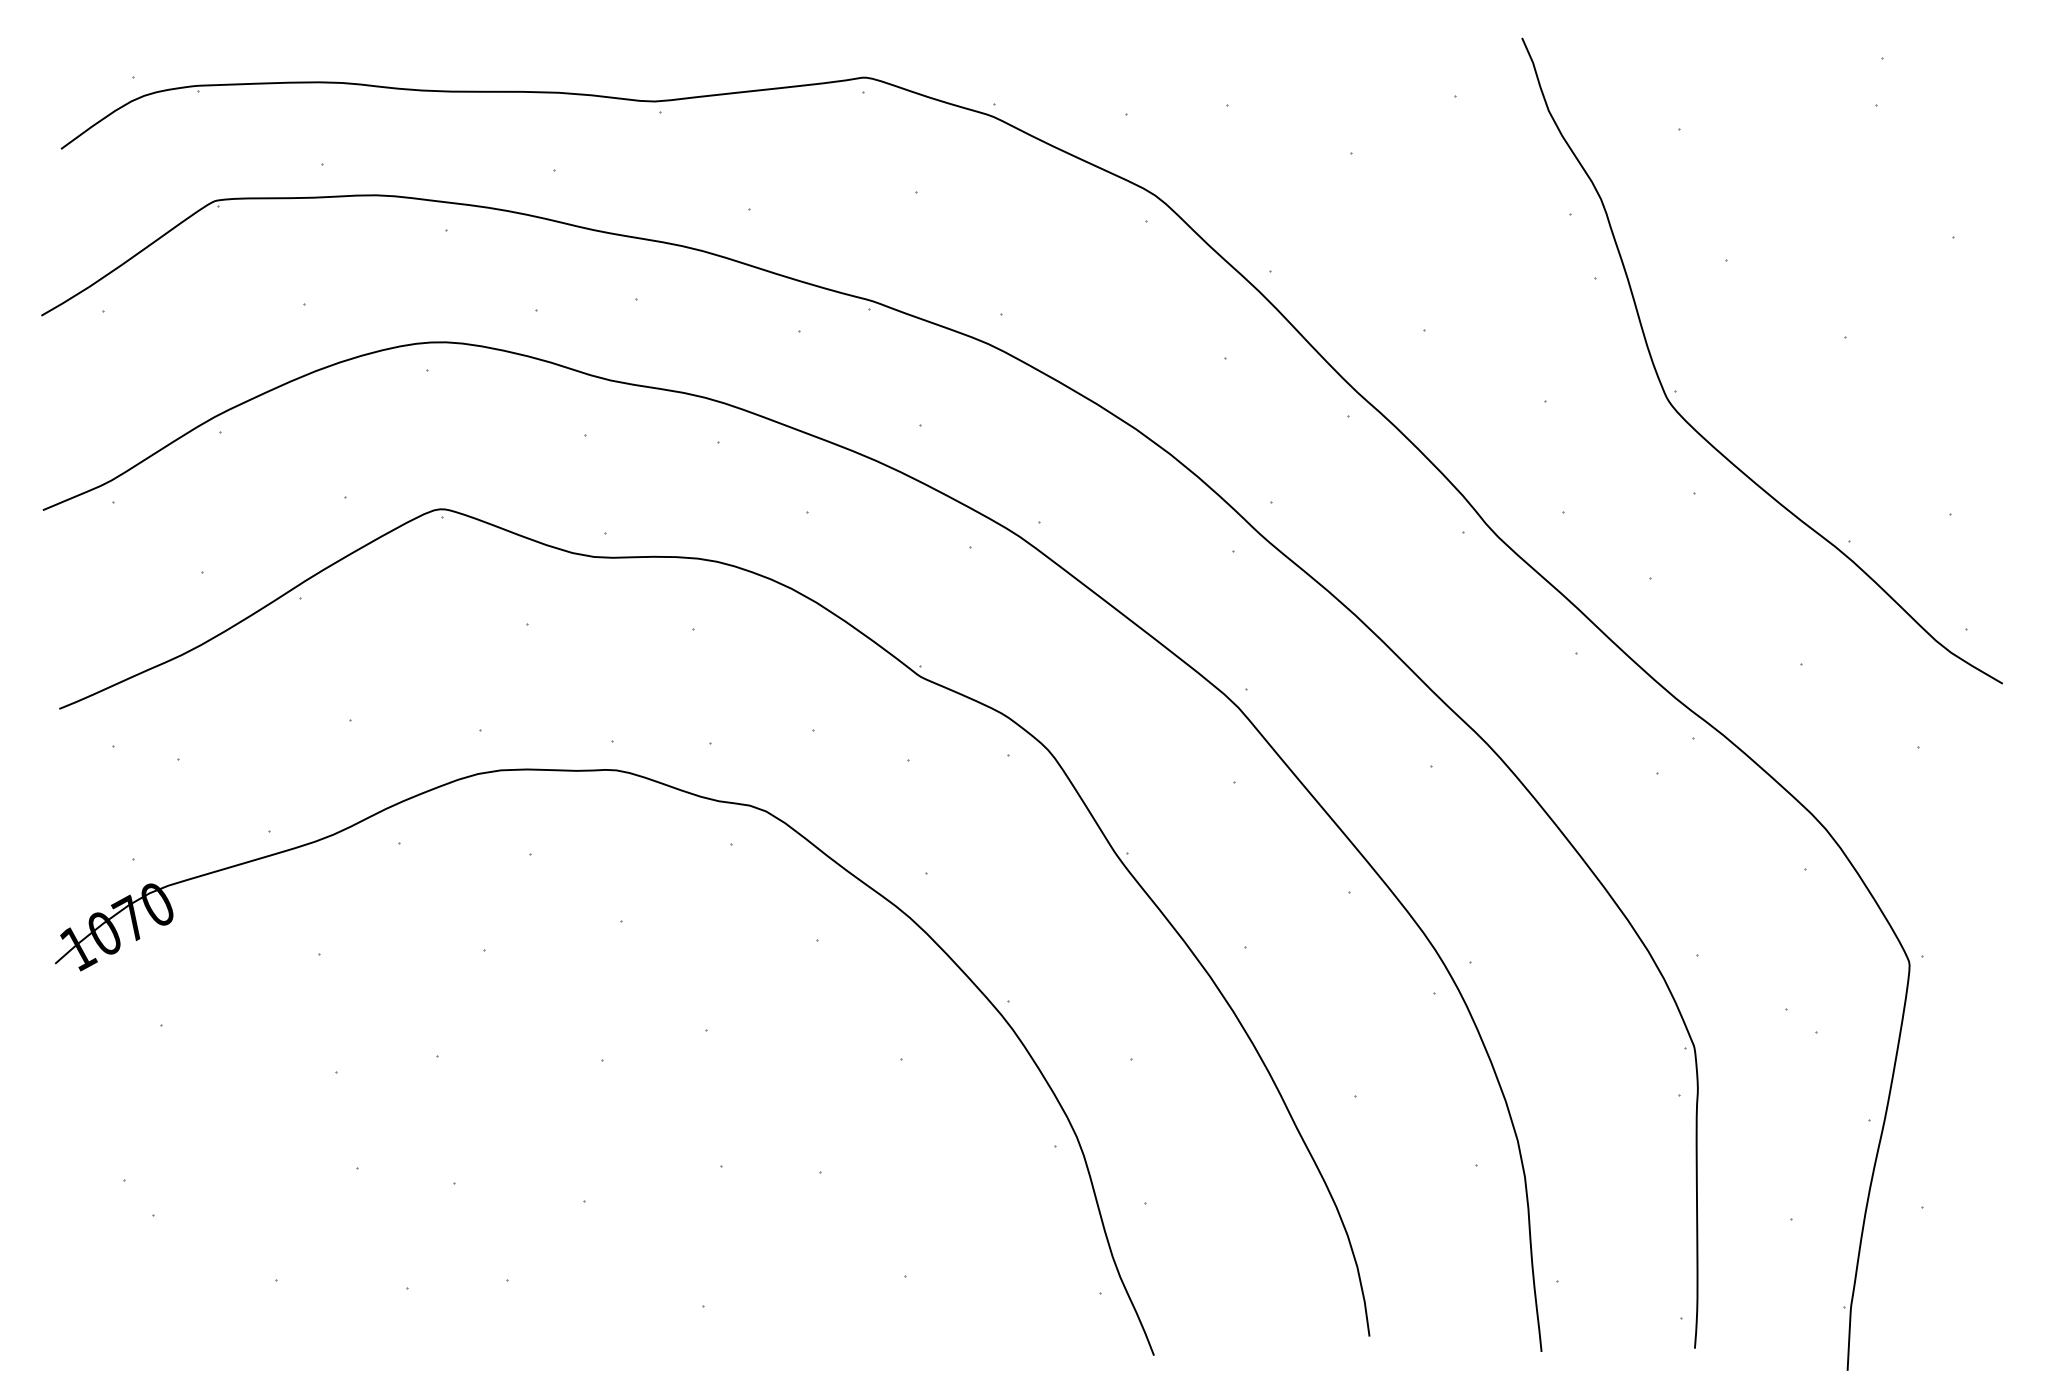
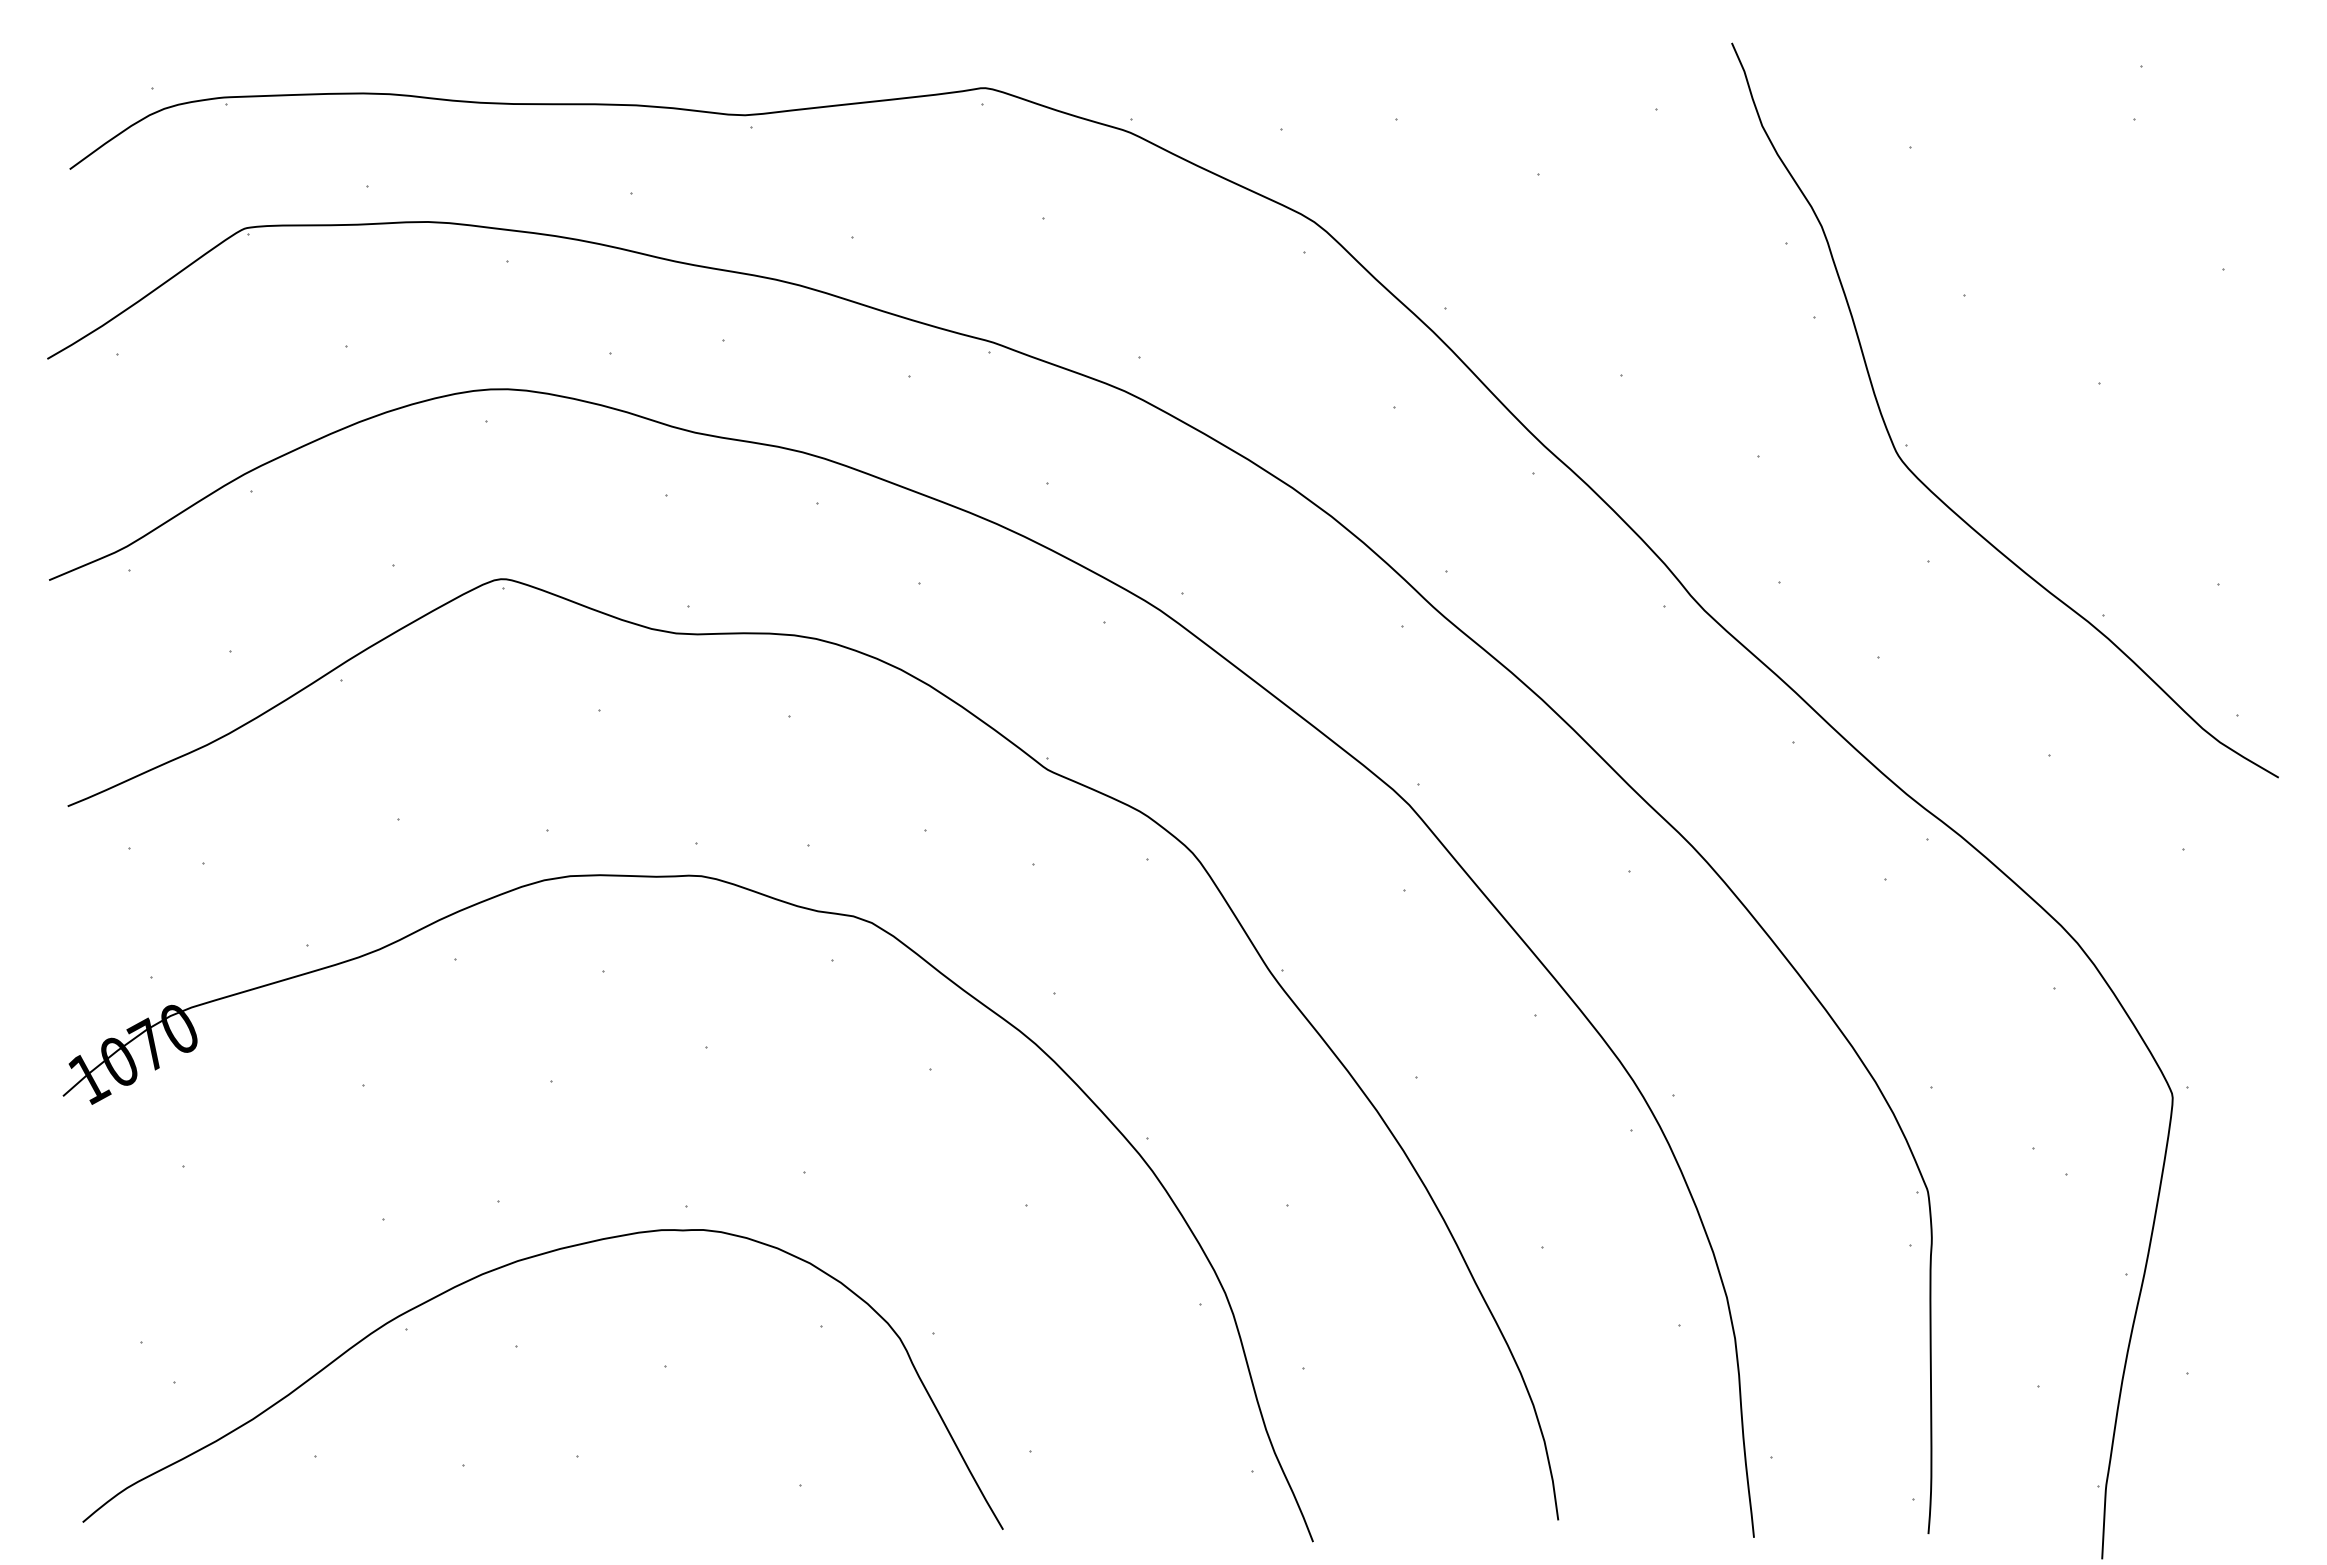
curve: (440, 1115) -> (501, 1268), added

